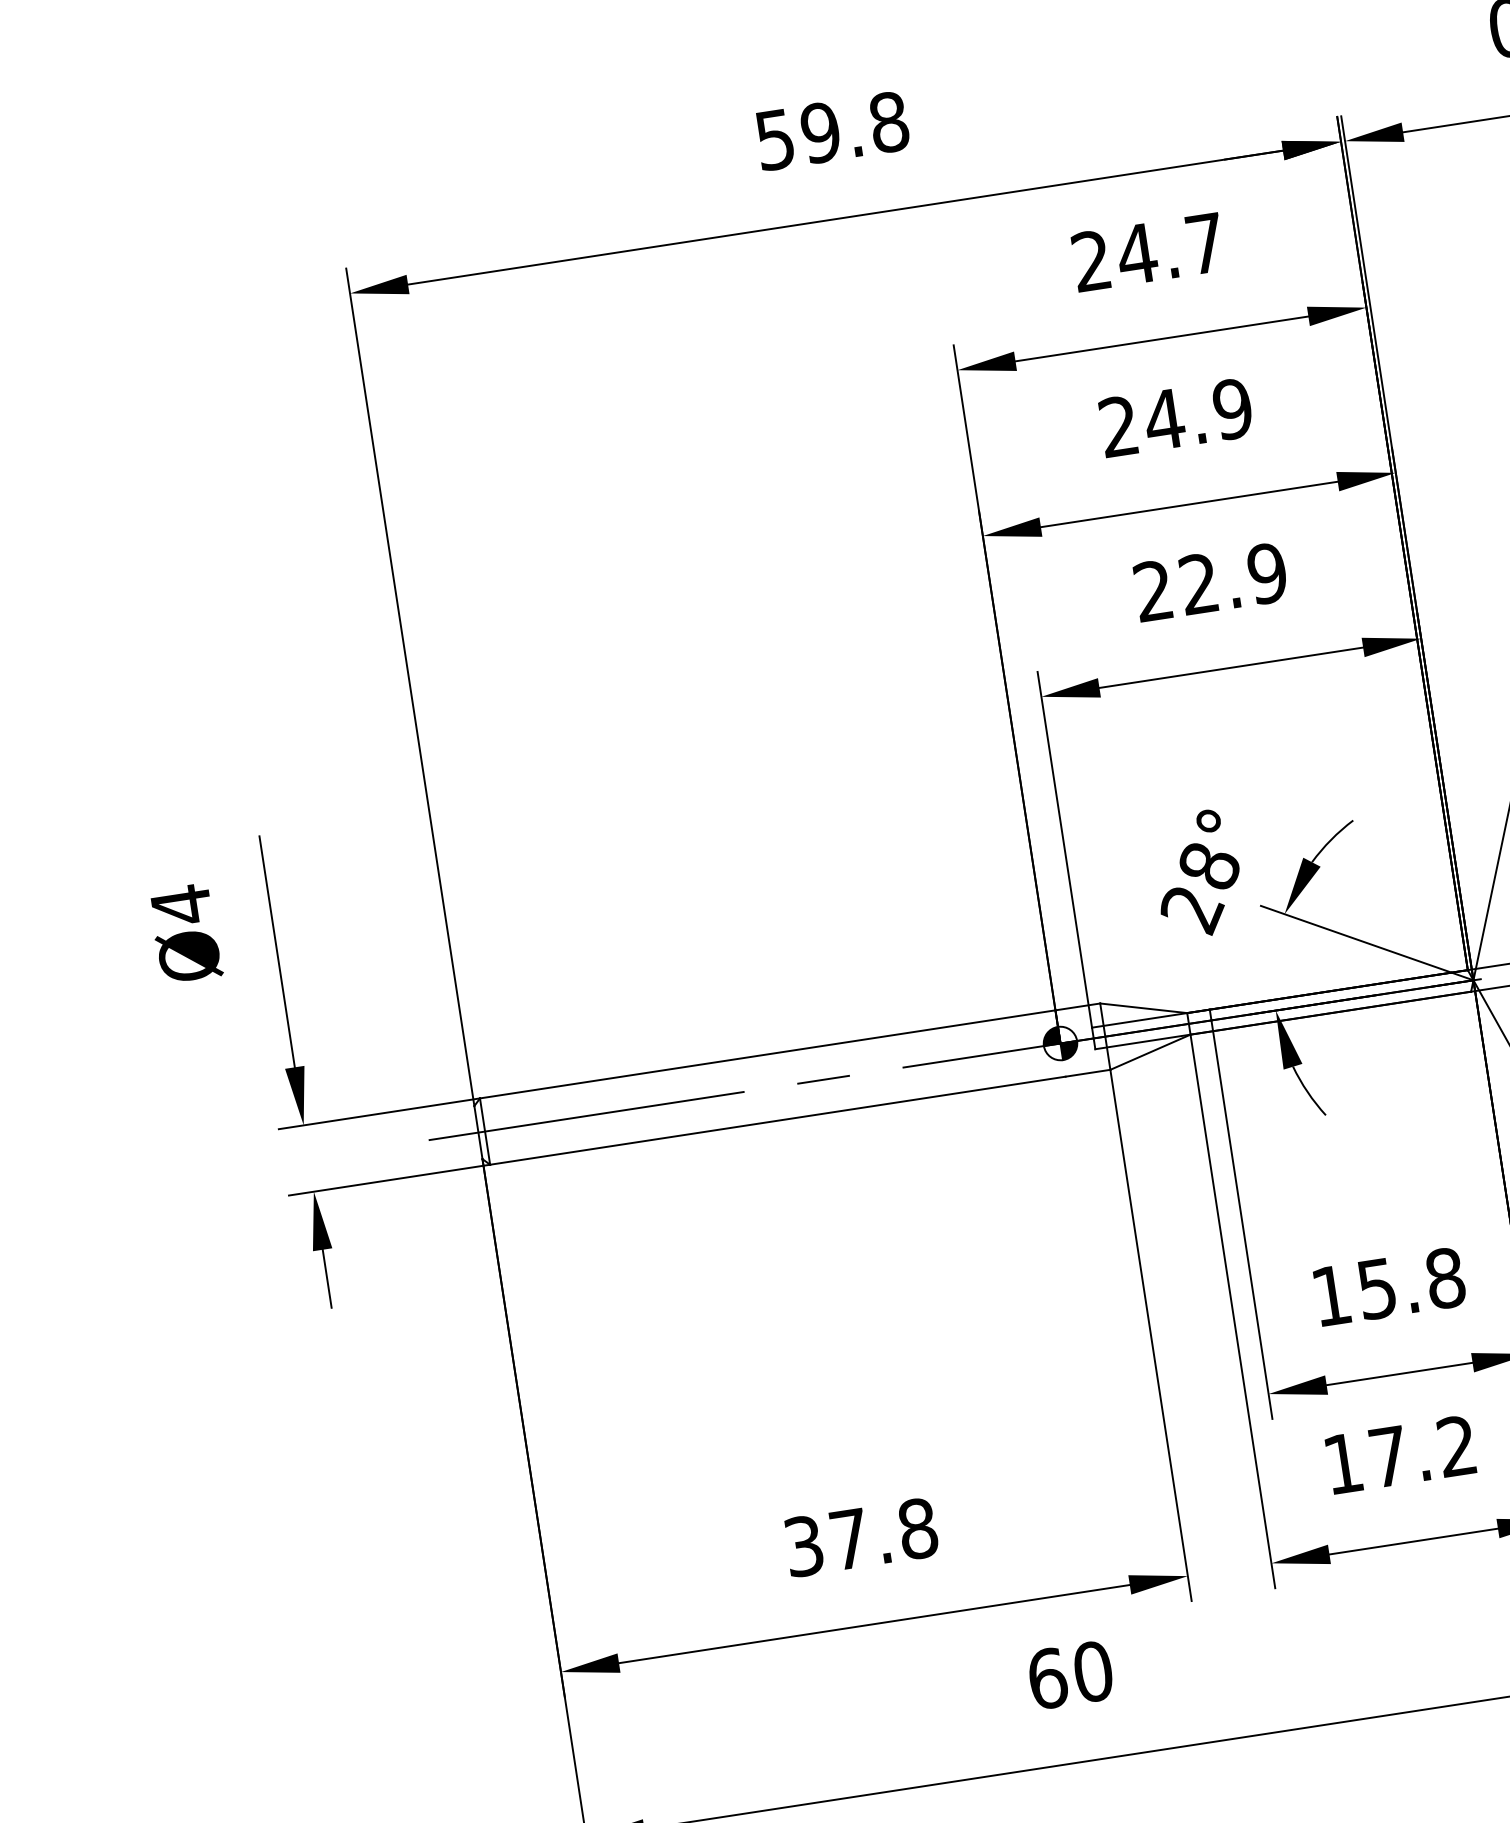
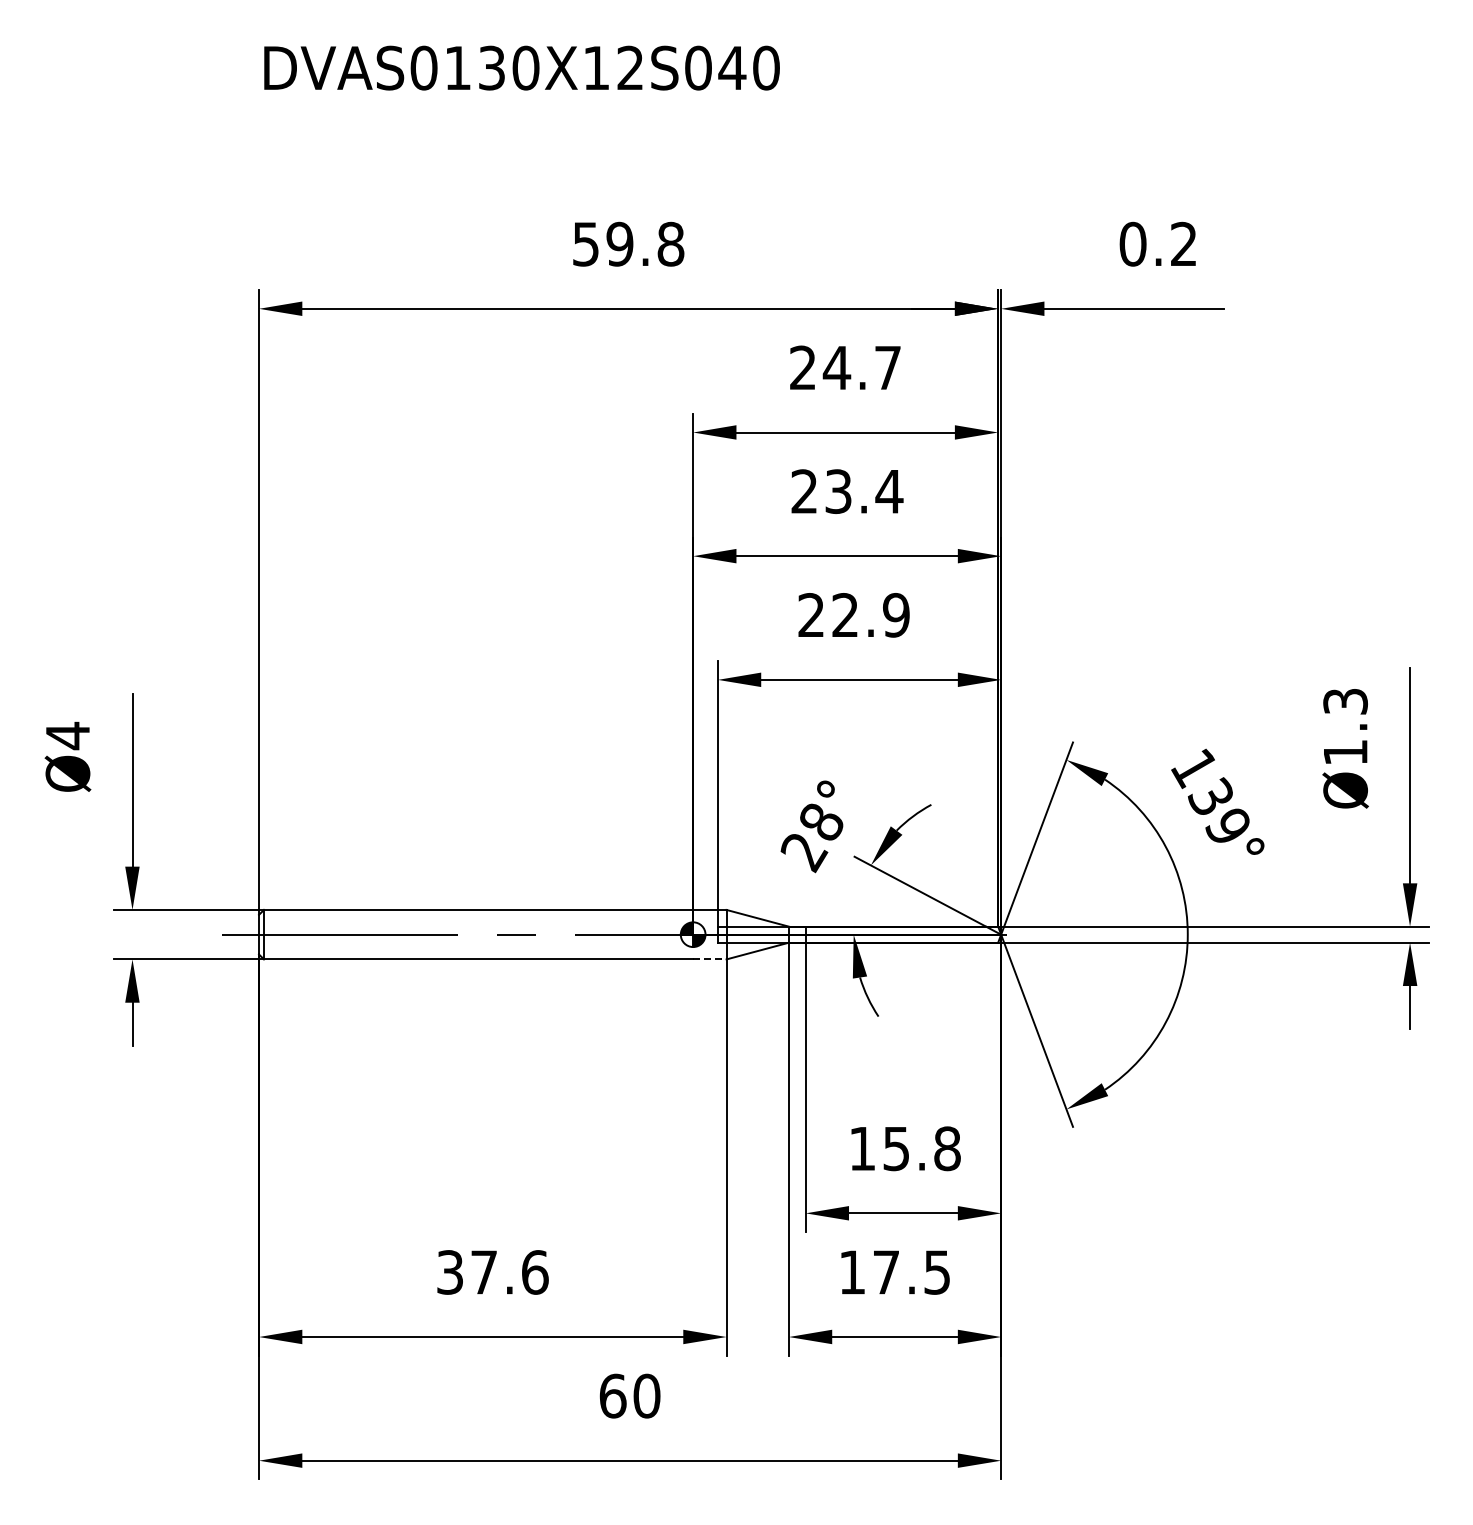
text: (1197, 414) -> (863, 491), 24.9 -> 23.4
line: (1087, 1073) -> (709, 959), solid -> dashed
text: (1456, 1446) -> (936, 1272), 17.2 -> 17.5
text: (918, 1528) -> (535, 1272), 37.8 -> 37.6

